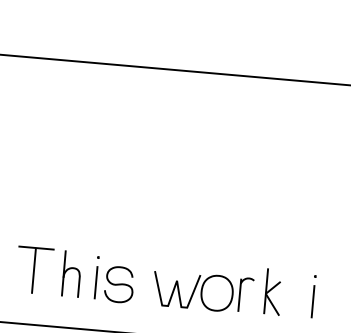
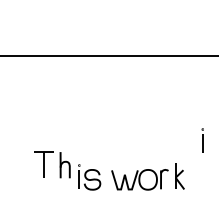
part: (61, 272) -> (59, 164), moved
line: (313, 295) -> (202, 140), moved

